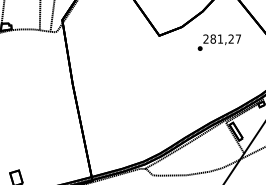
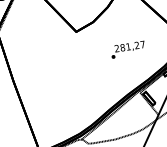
text: (218, 42) -> (127, 49), moved

